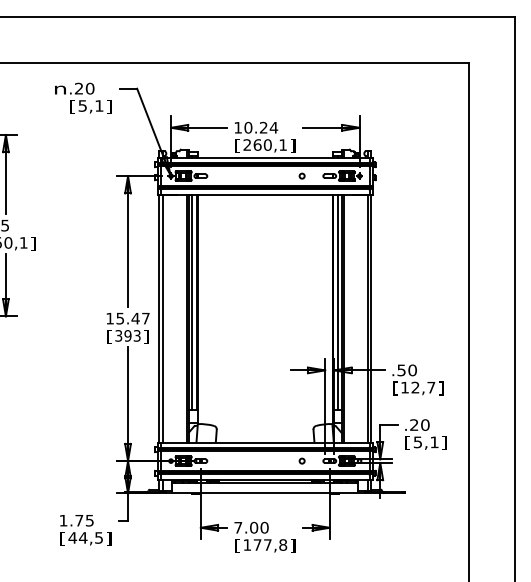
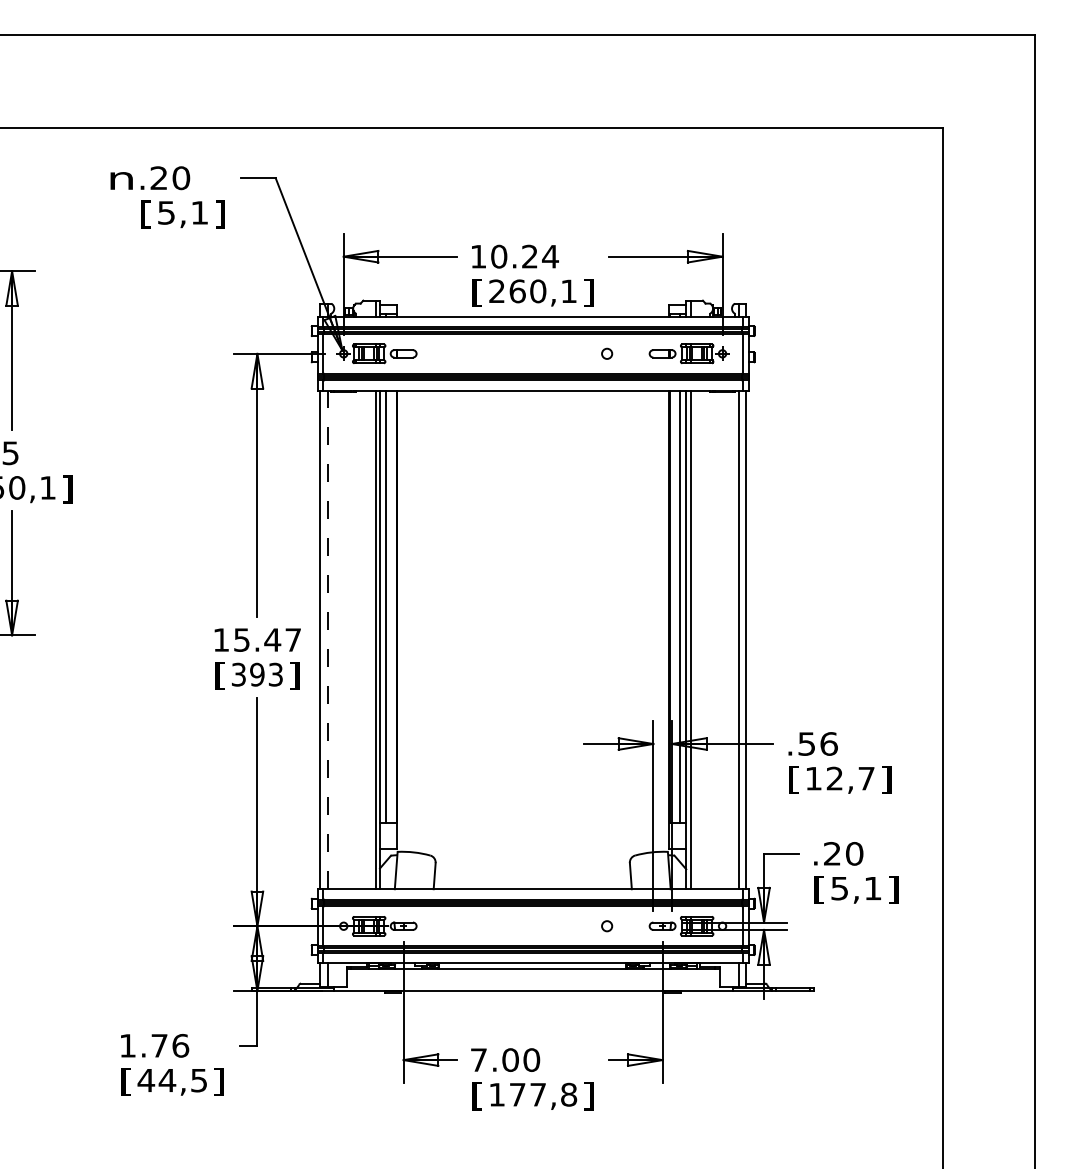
line: (163, 318) -> (328, 639), solid -> dashed
text: (412, 369) -> (828, 742), .50 -> .56
text: (89, 520) -> (179, 1045), 1.75 -> 1.76

